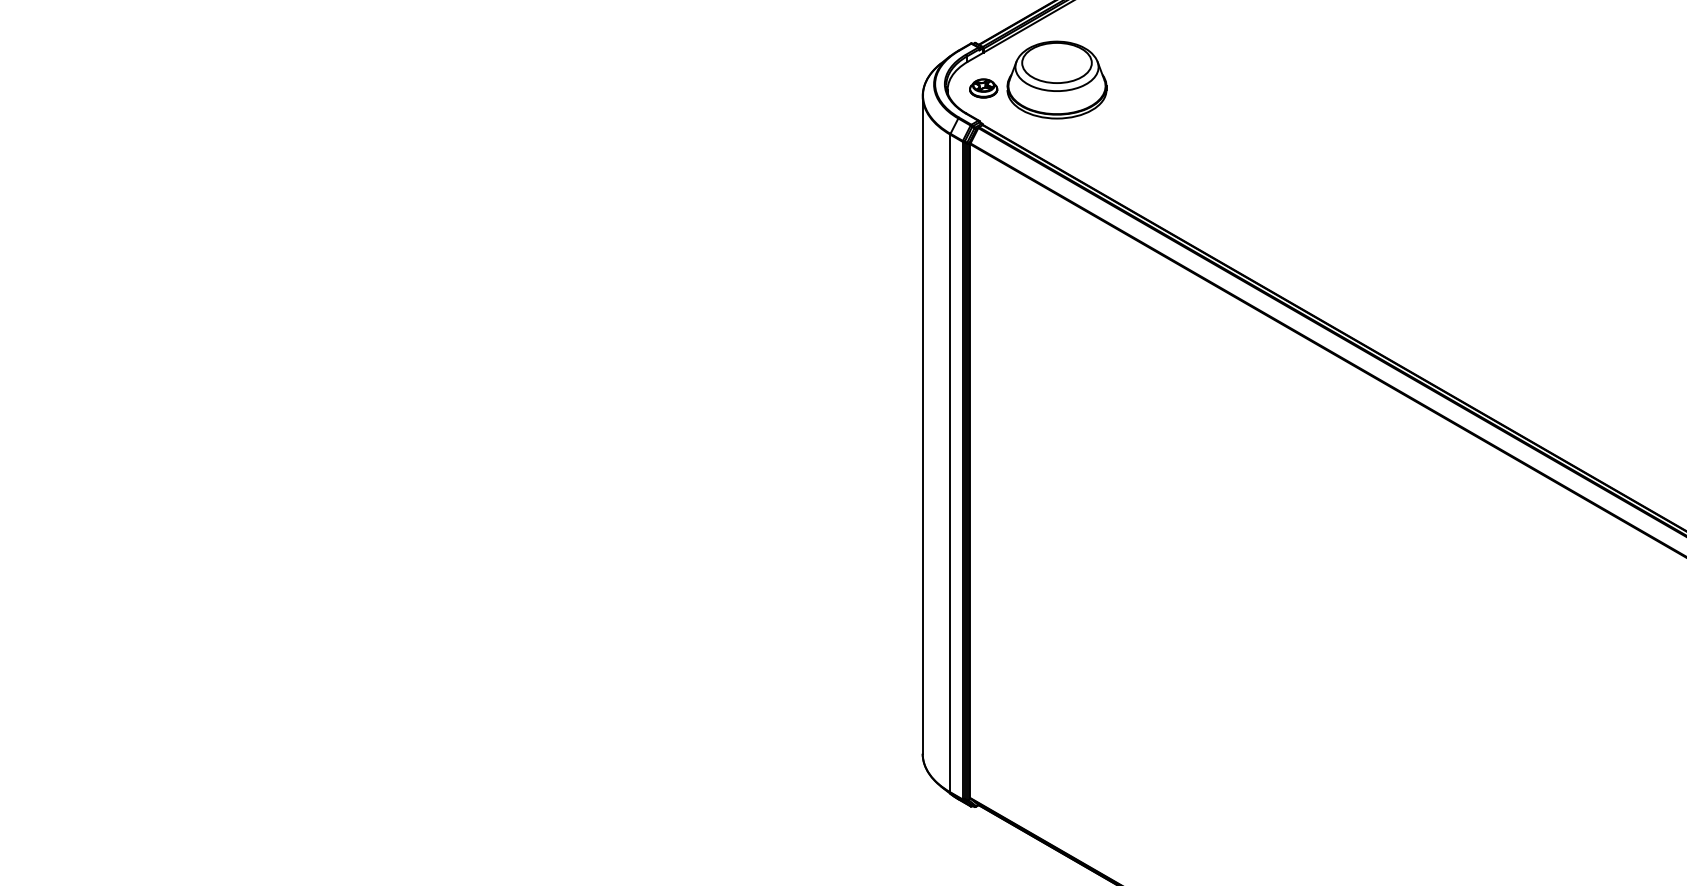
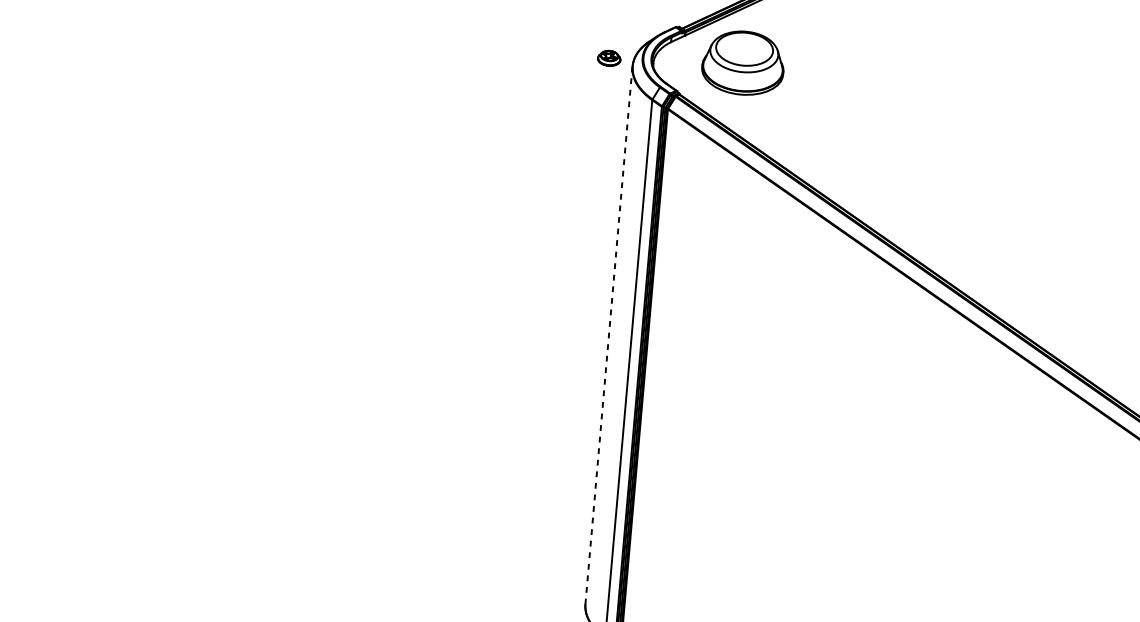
part: (983, 88) -> (609, 58), moved
line: (922, 424) -> (608, 335), solid -> dashed

